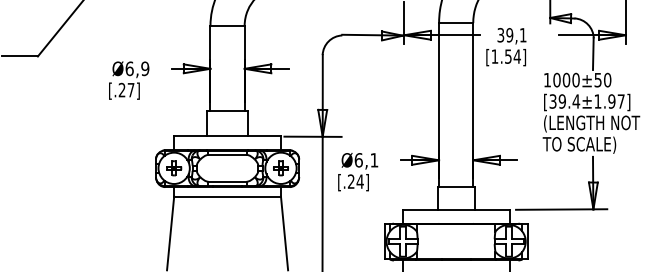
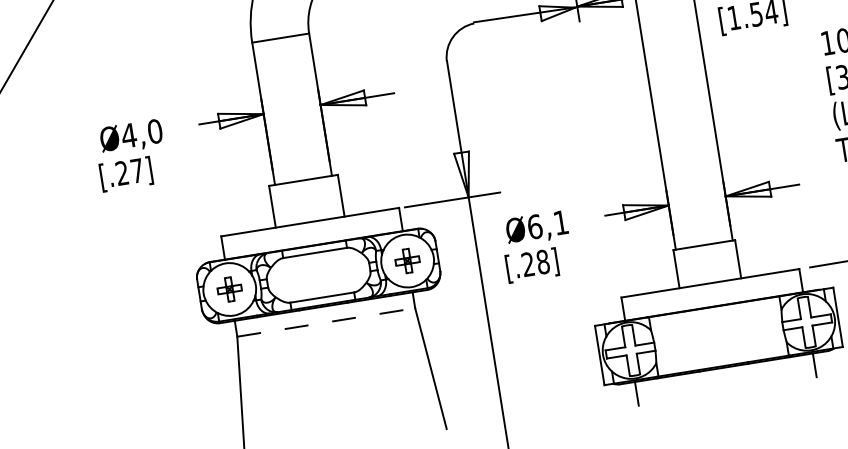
text: (137, 68) -> (142, 133), Ø6,9 -> Ø4,0
text: (359, 181) -> (541, 262), [.24] -> [.28]
line: (228, 196) -> (327, 321), solid -> dashed

